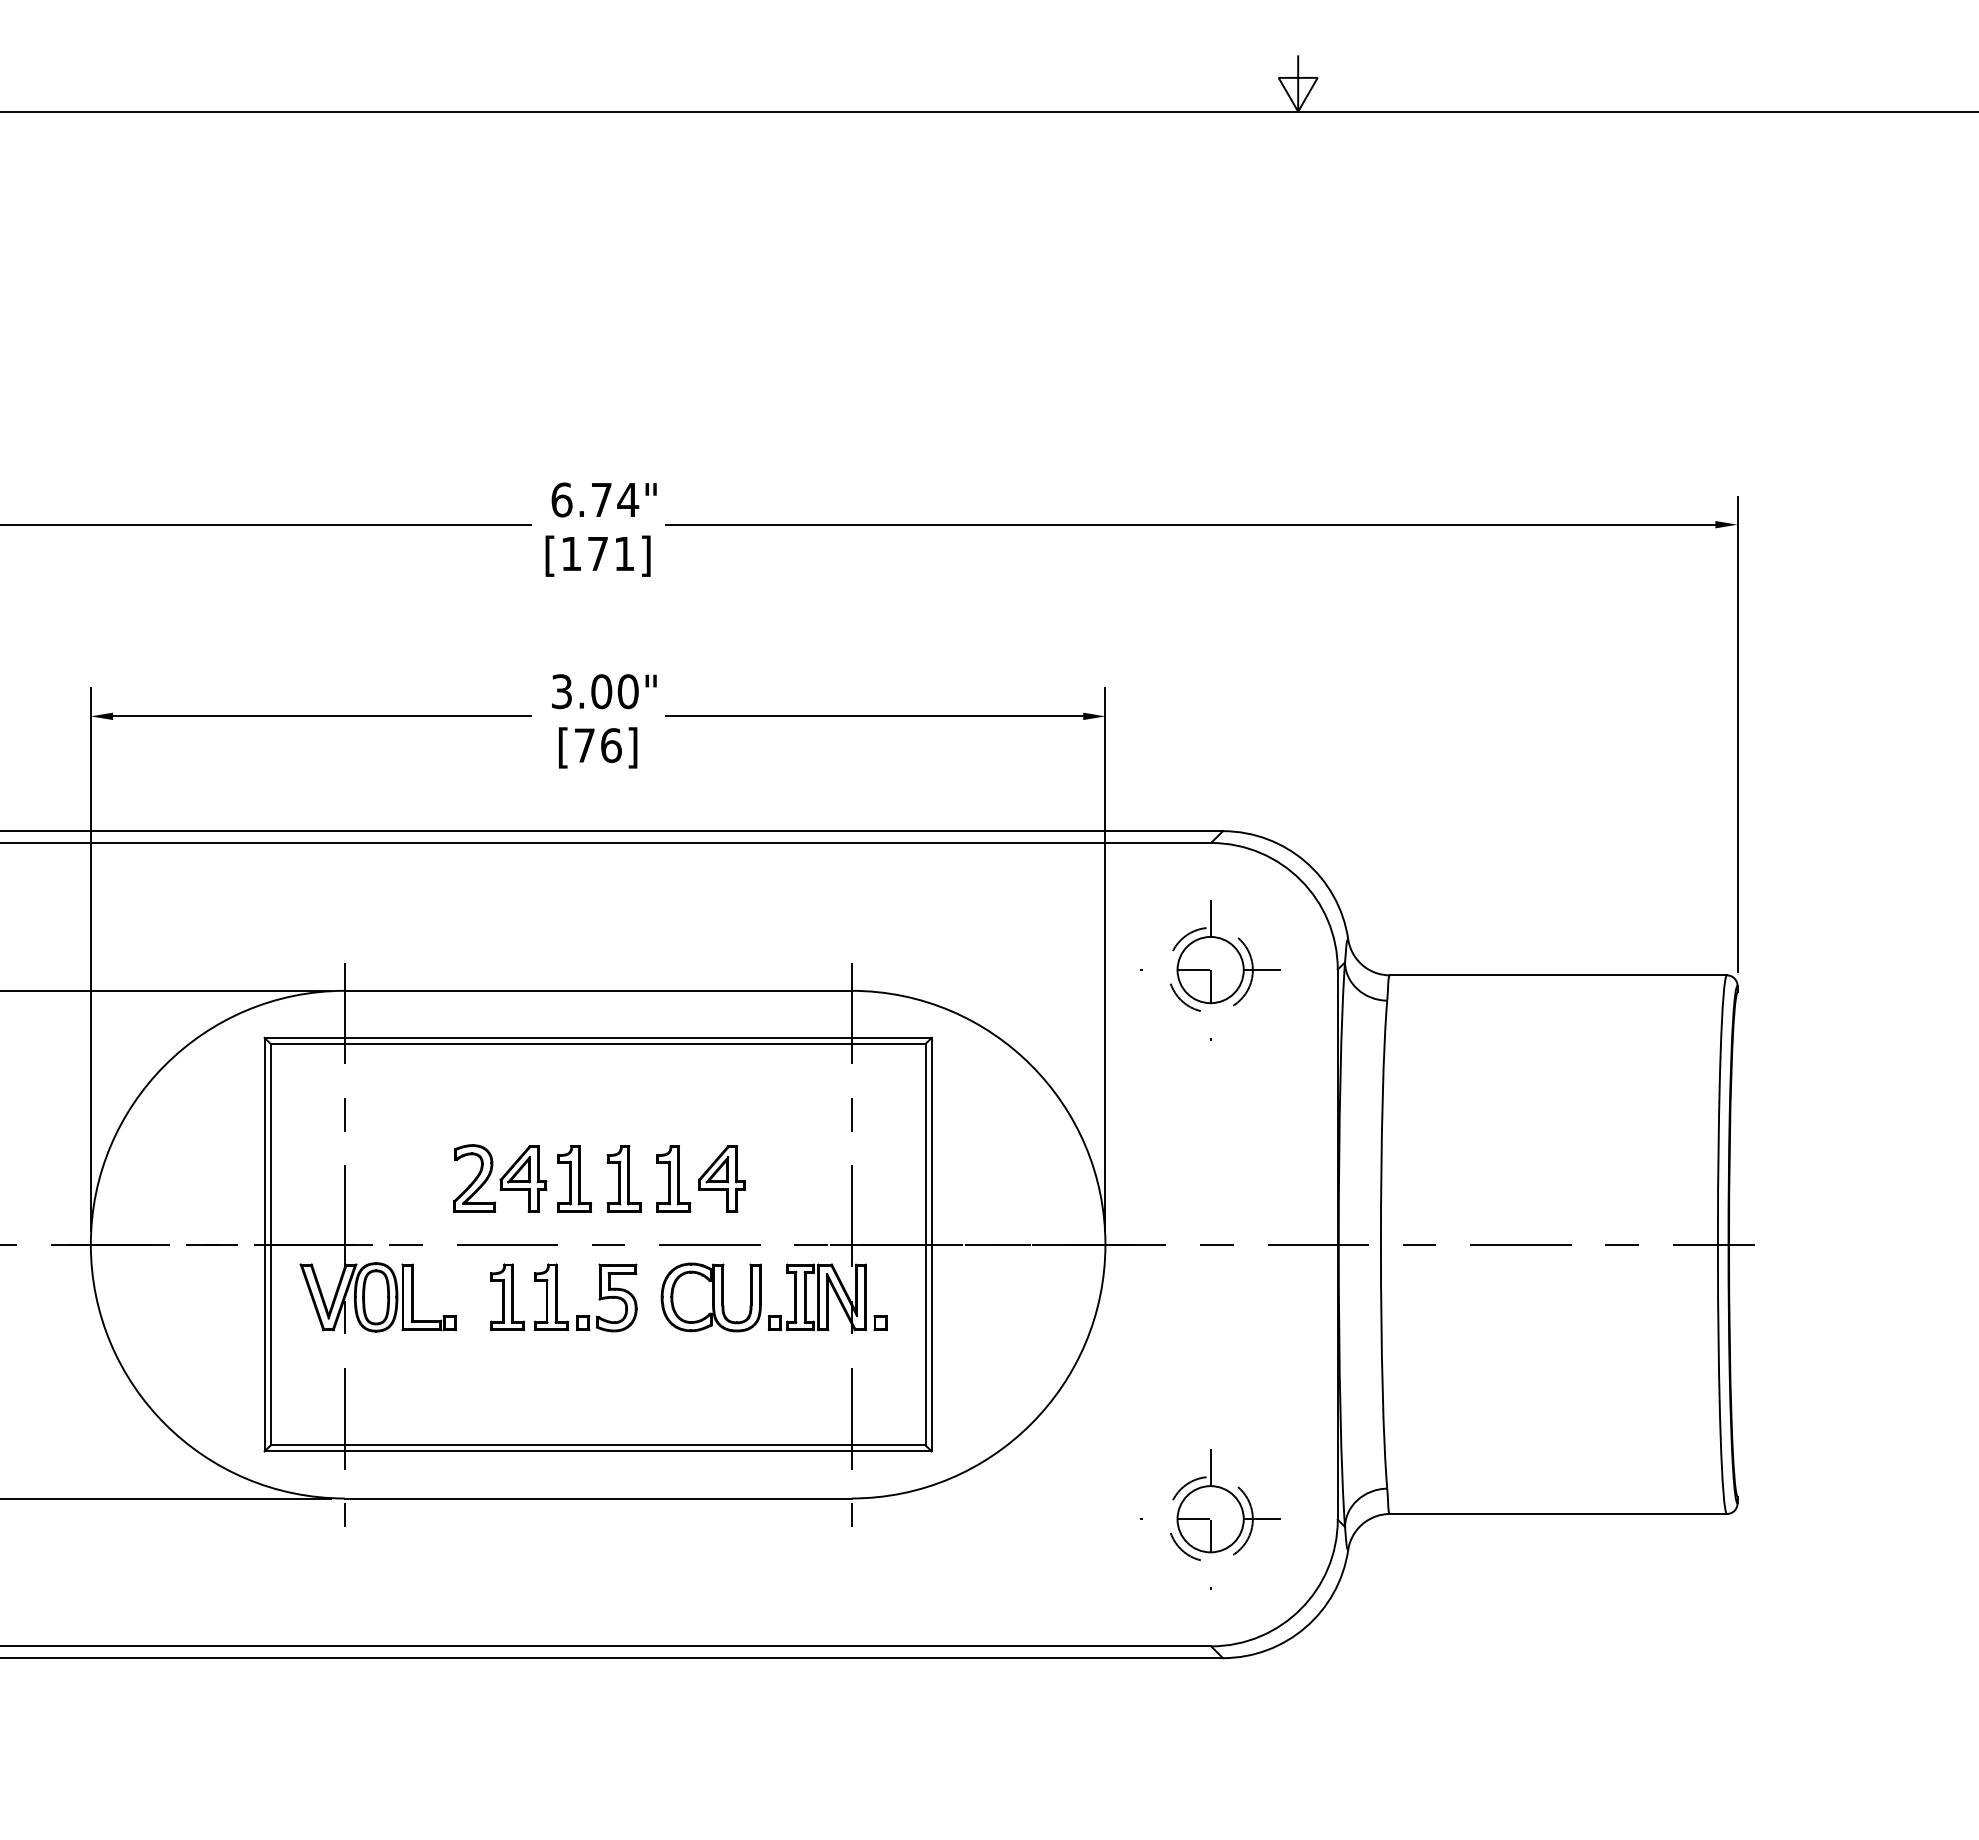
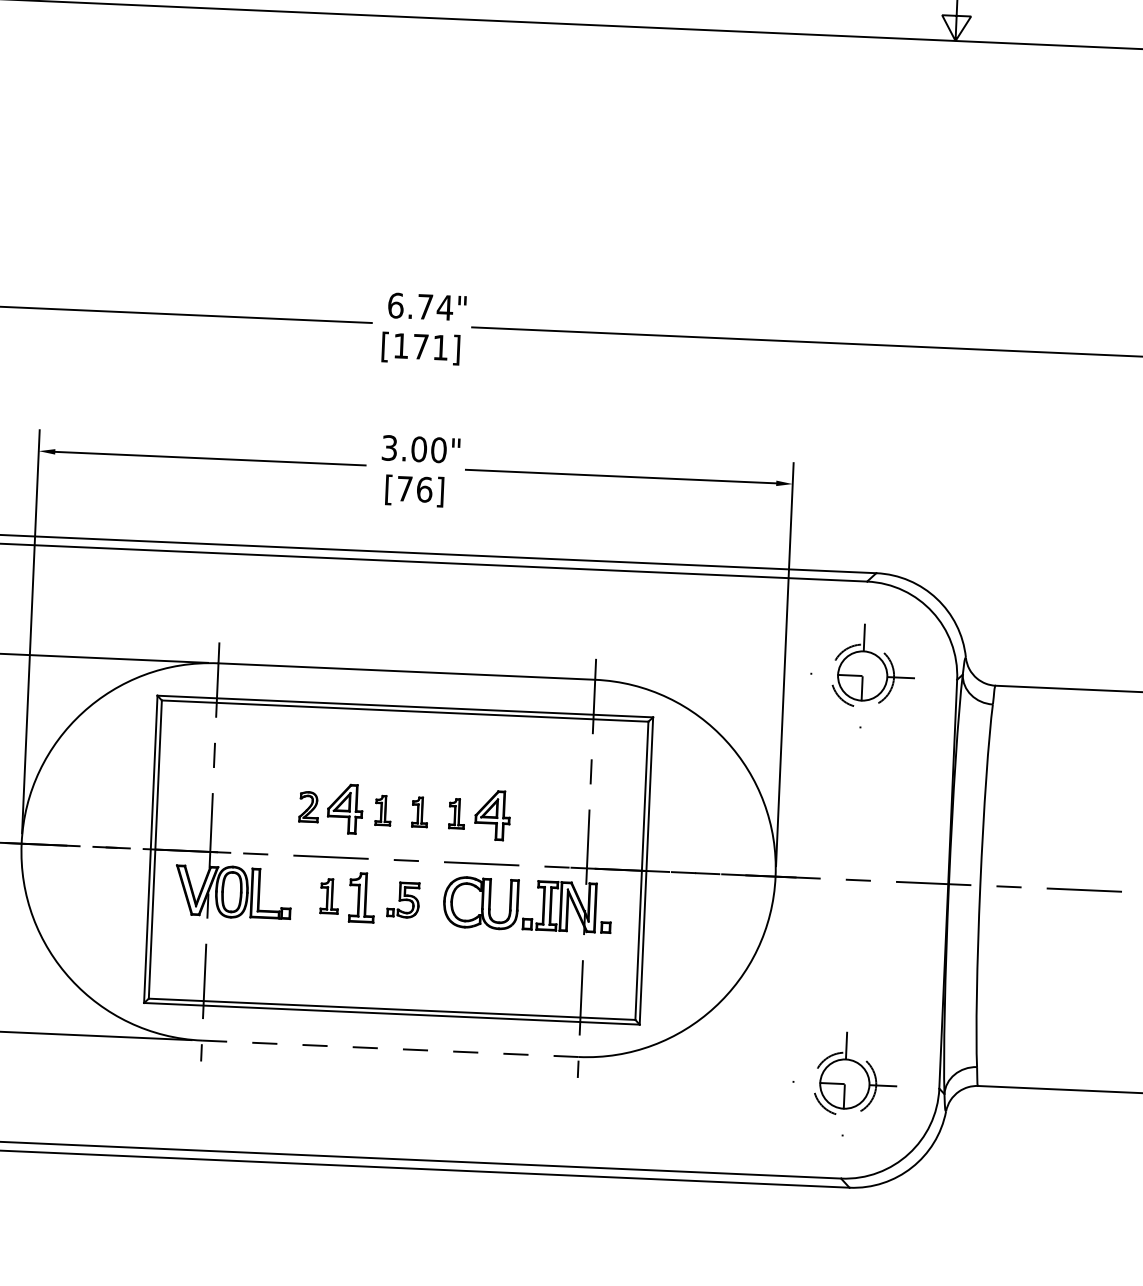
part: (474, 1178) -> (308, 807), size x0.6
part: (574, 1178) -> (383, 810), size x0.6
part: (623, 1178) -> (419, 811), size x0.6
part: (673, 1178) -> (456, 813), size x0.6
part: (507, 1297) -> (329, 896), size x0.7
part: (606, 1297) -> (403, 899), size x0.7
line: (598, 1498) -> (390, 1048), solid -> dashed

